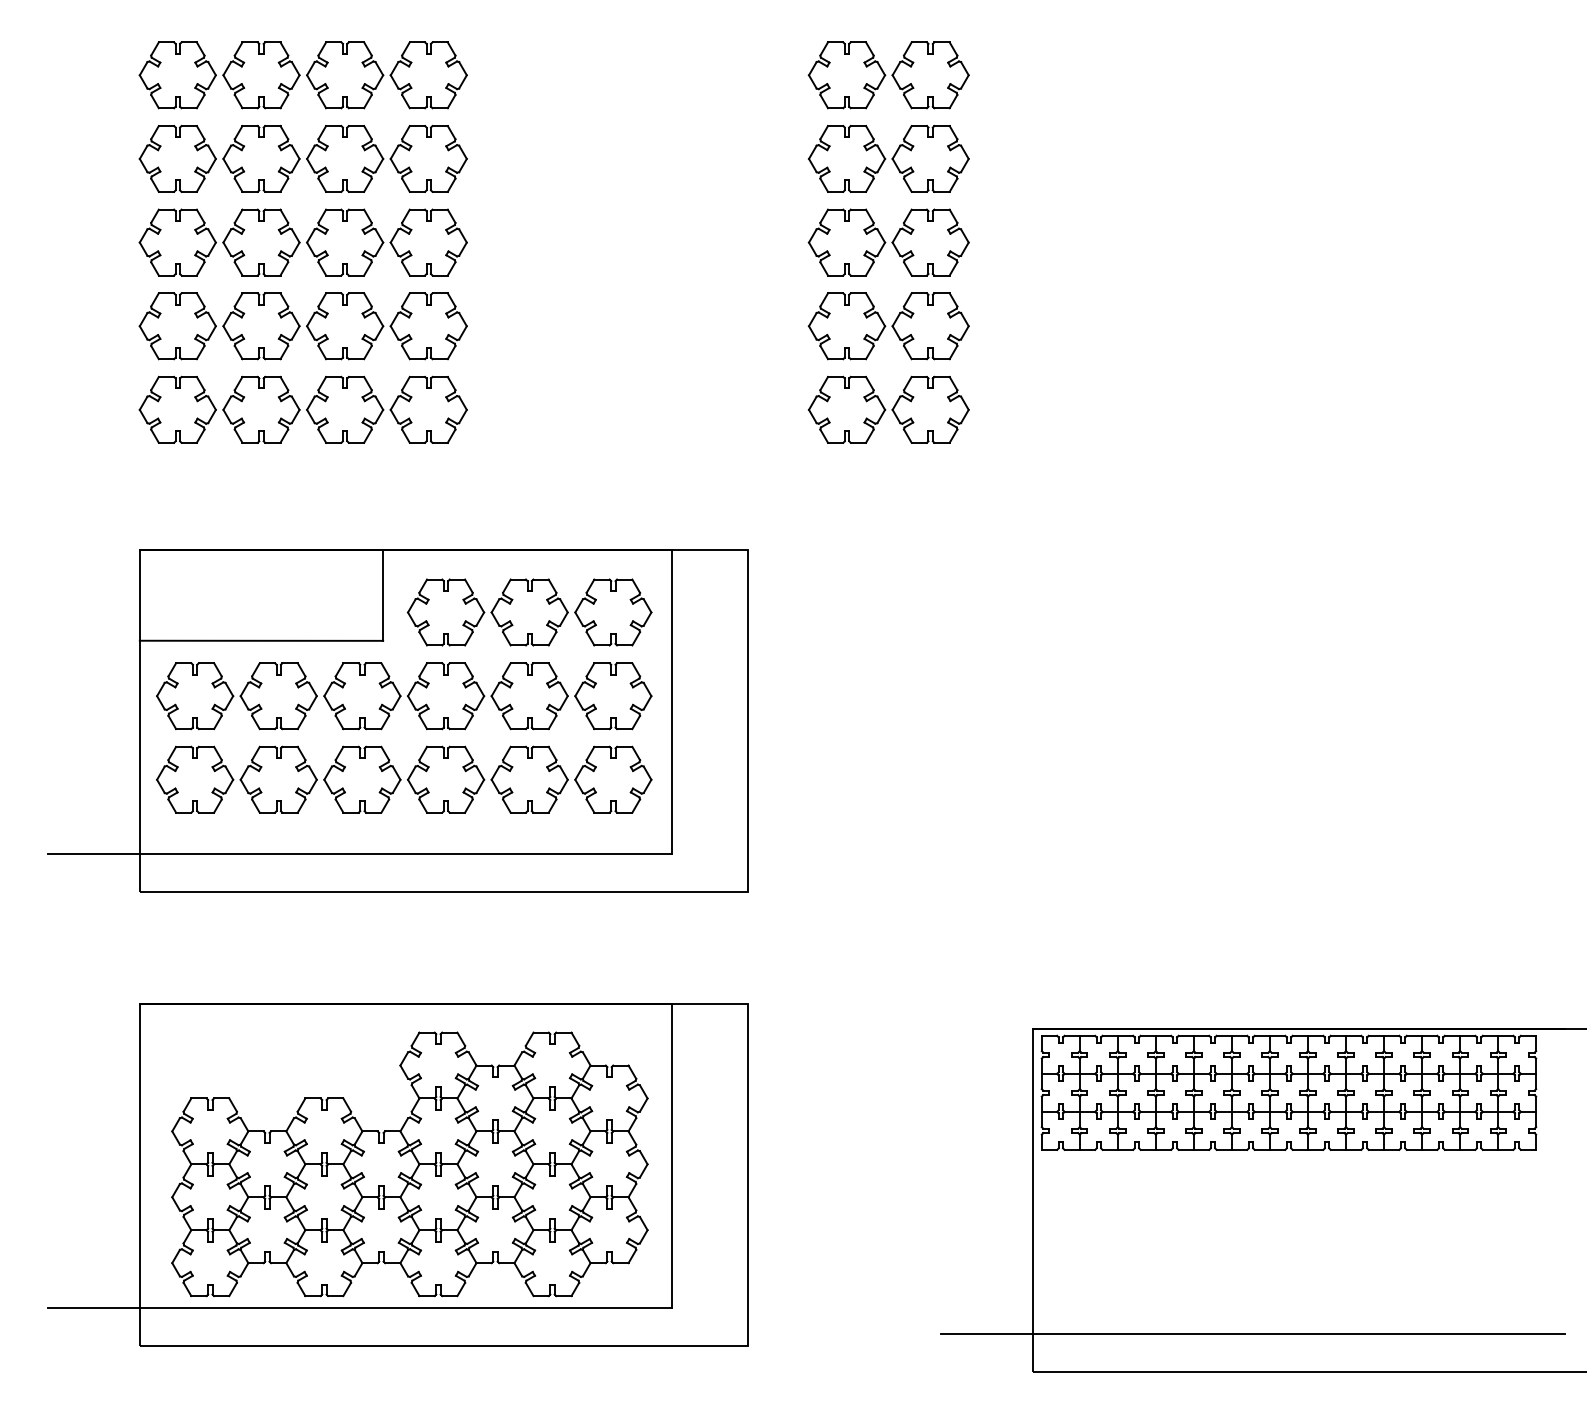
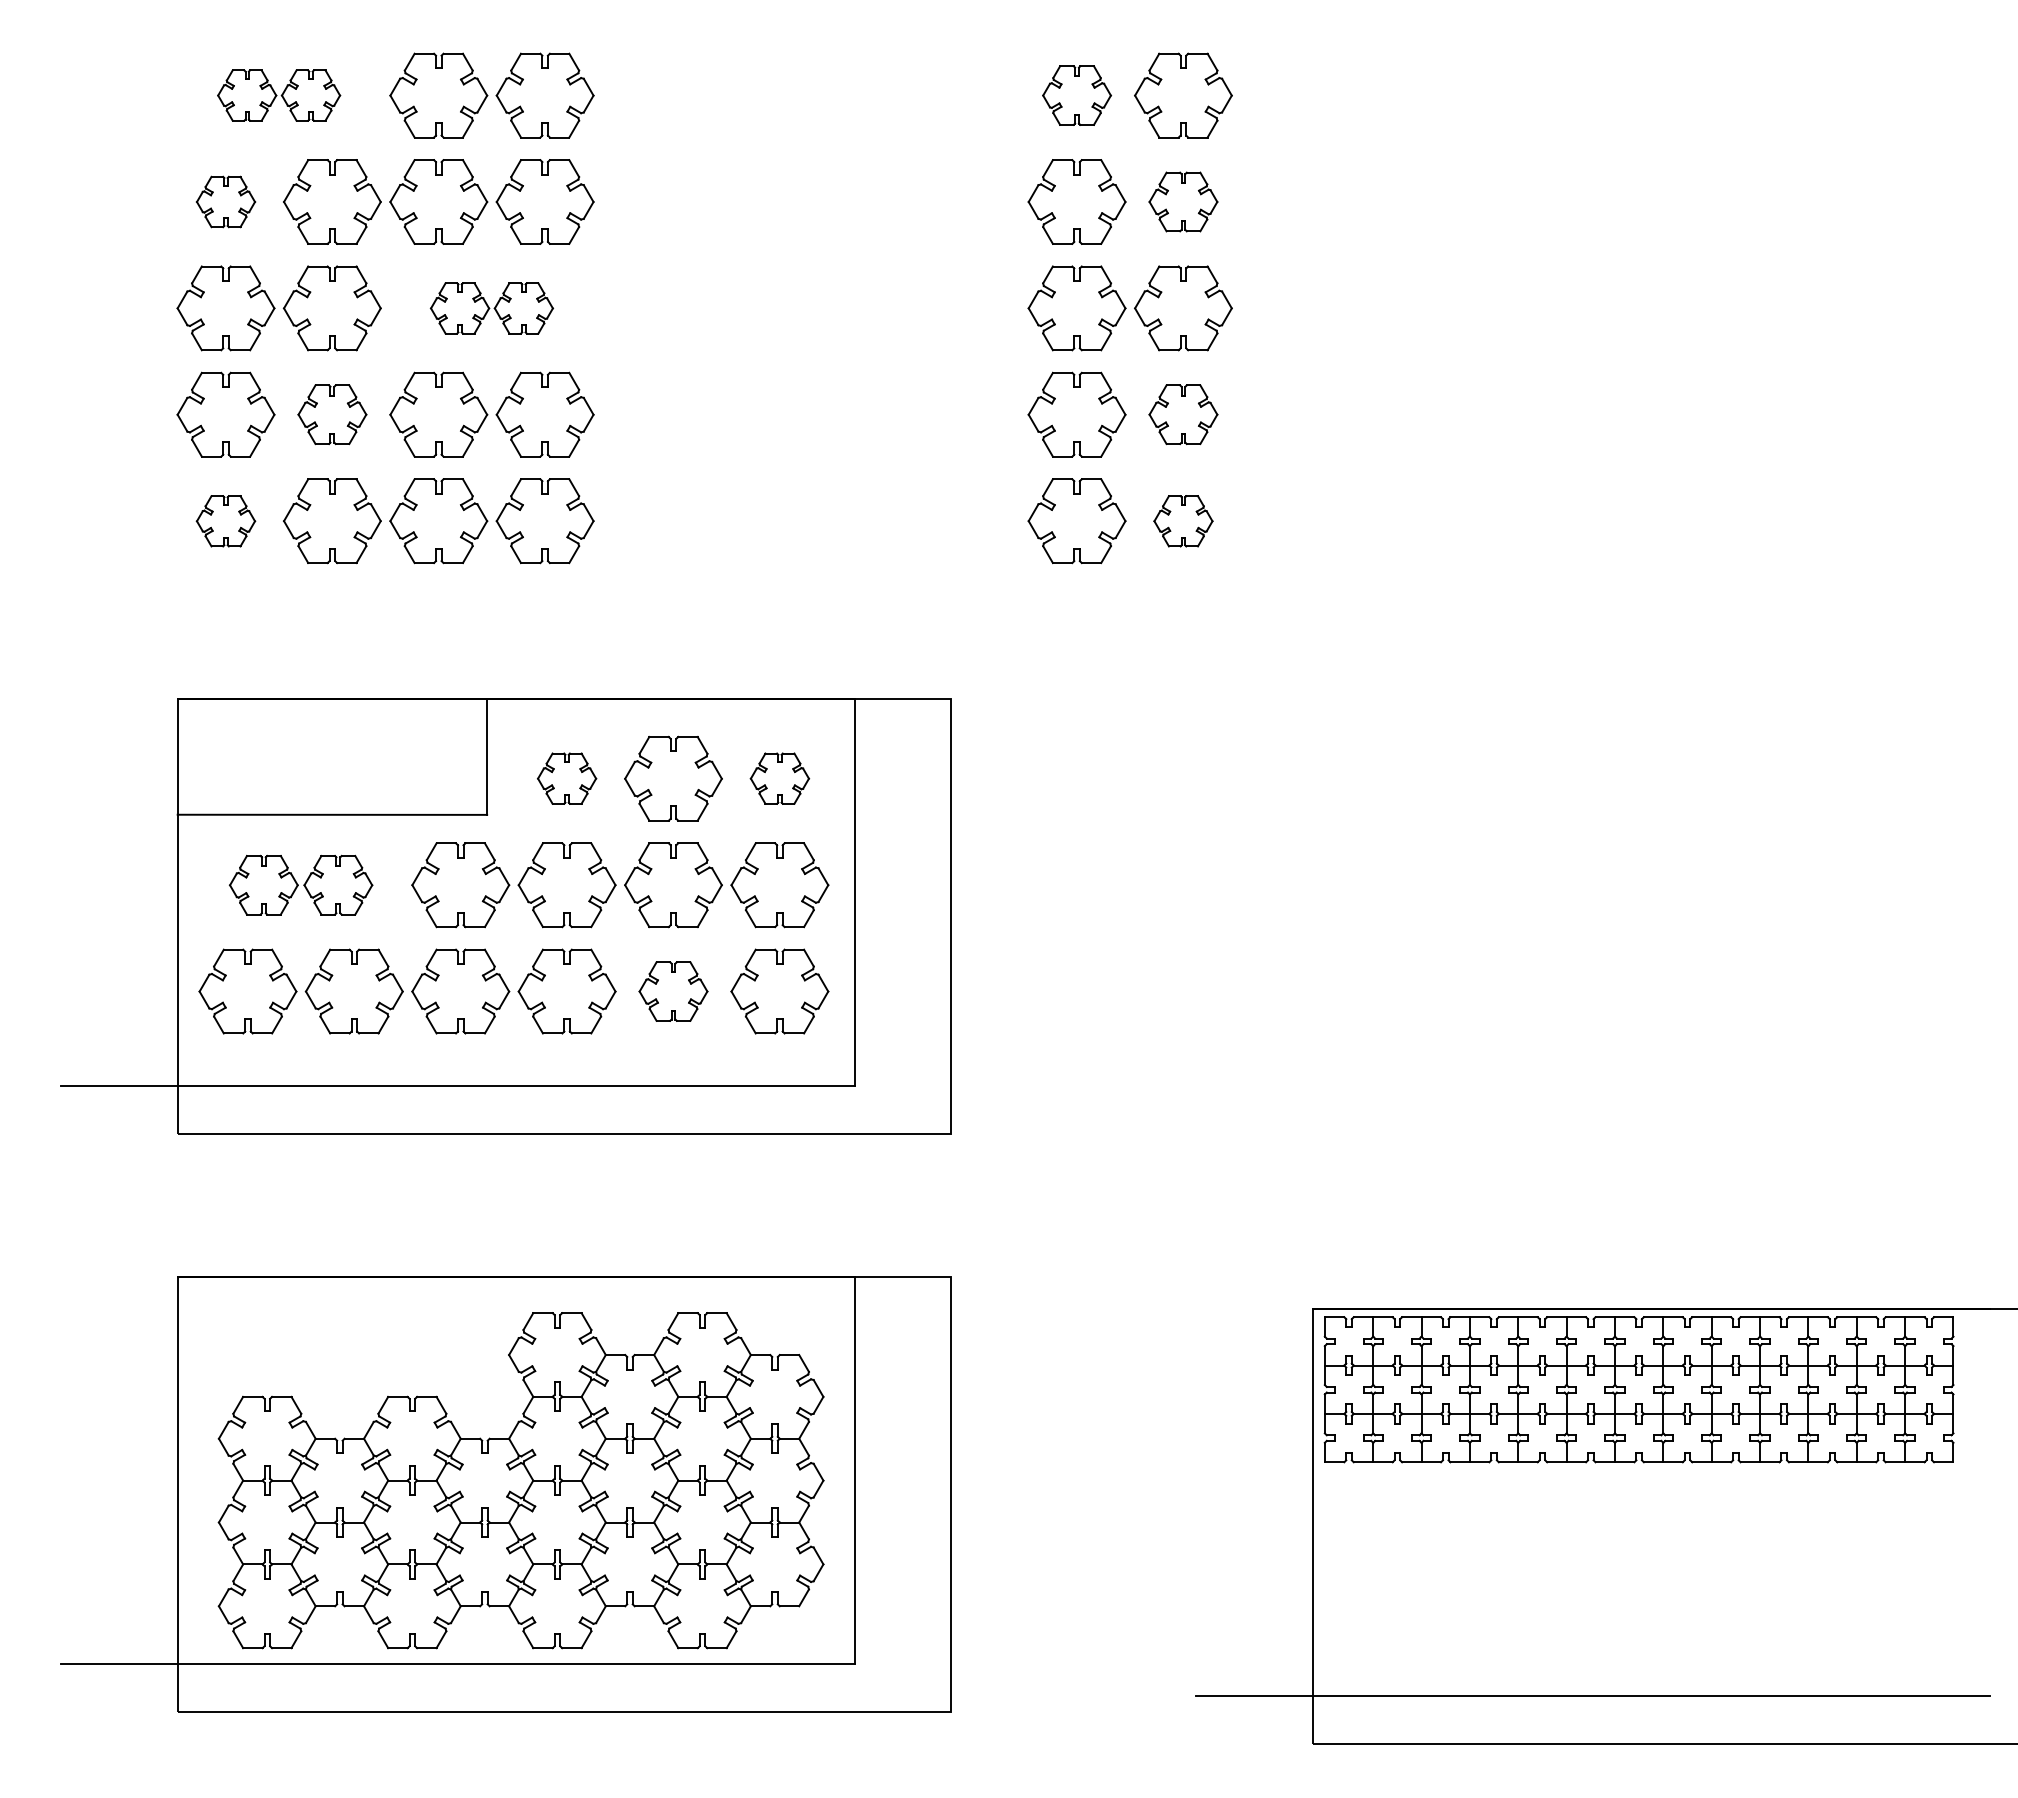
part: (219, 75) -> (278, 95), size x0.6
part: (846, 75) -> (1076, 95), size x0.7
part: (177, 158) -> (225, 201), size x0.6
part: (930, 158) -> (1183, 201), size x0.7
part: (386, 242) -> (491, 308), size x0.6
part: (261, 326) -> (332, 414), size x0.7
part: (930, 326) -> (1183, 414), size x0.7
part: (177, 410) -> (225, 521), size x0.6
part: (930, 410) -> (1183, 521), size x0.6
part: (445, 612) -> (566, 778), size x0.6
part: (613, 612) -> (779, 778), size x0.6
part: (236, 696) -> (300, 885), size x0.7
part: (529, 779) -> (673, 991), size x0.7

